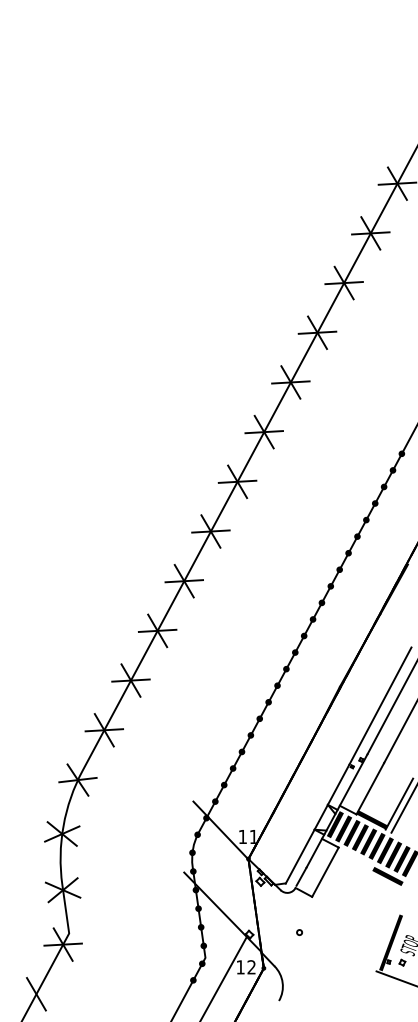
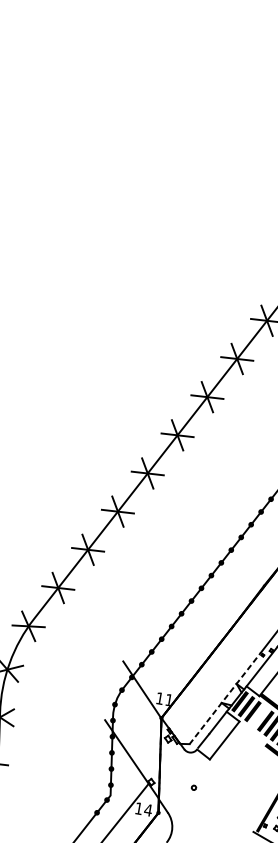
line: (317, 824) -> (224, 698), solid -> dashed
fill: (359, 837) -> (258, 716), removed
text: (251, 967) -> (148, 810), 12 -> 14

